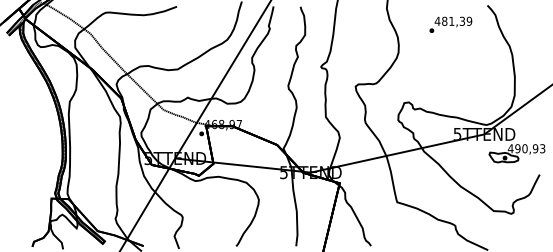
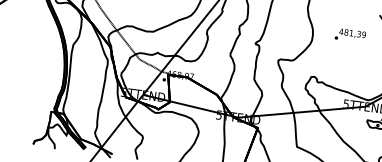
text: (450, 24) -> (350, 35), moved

